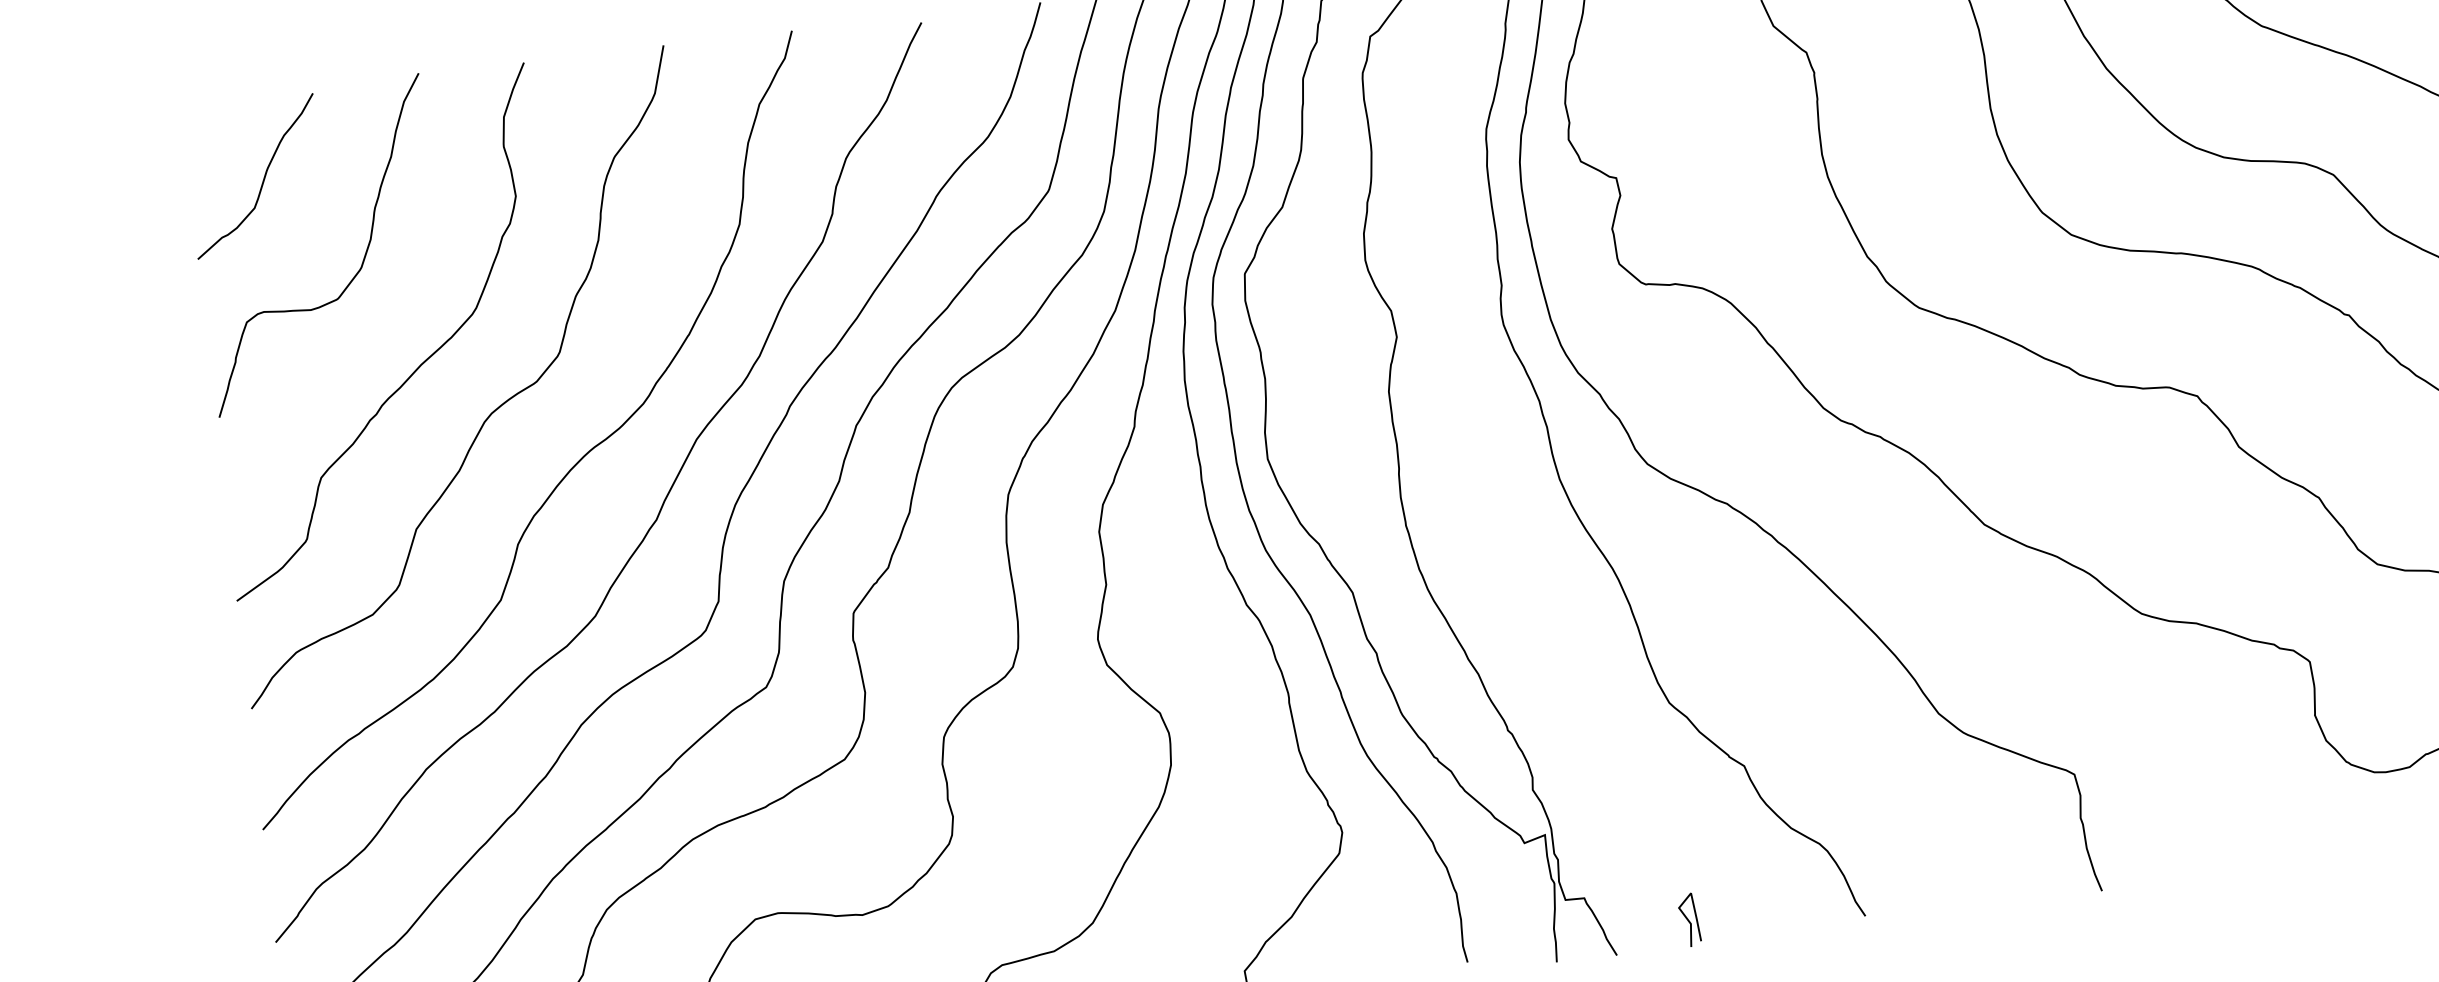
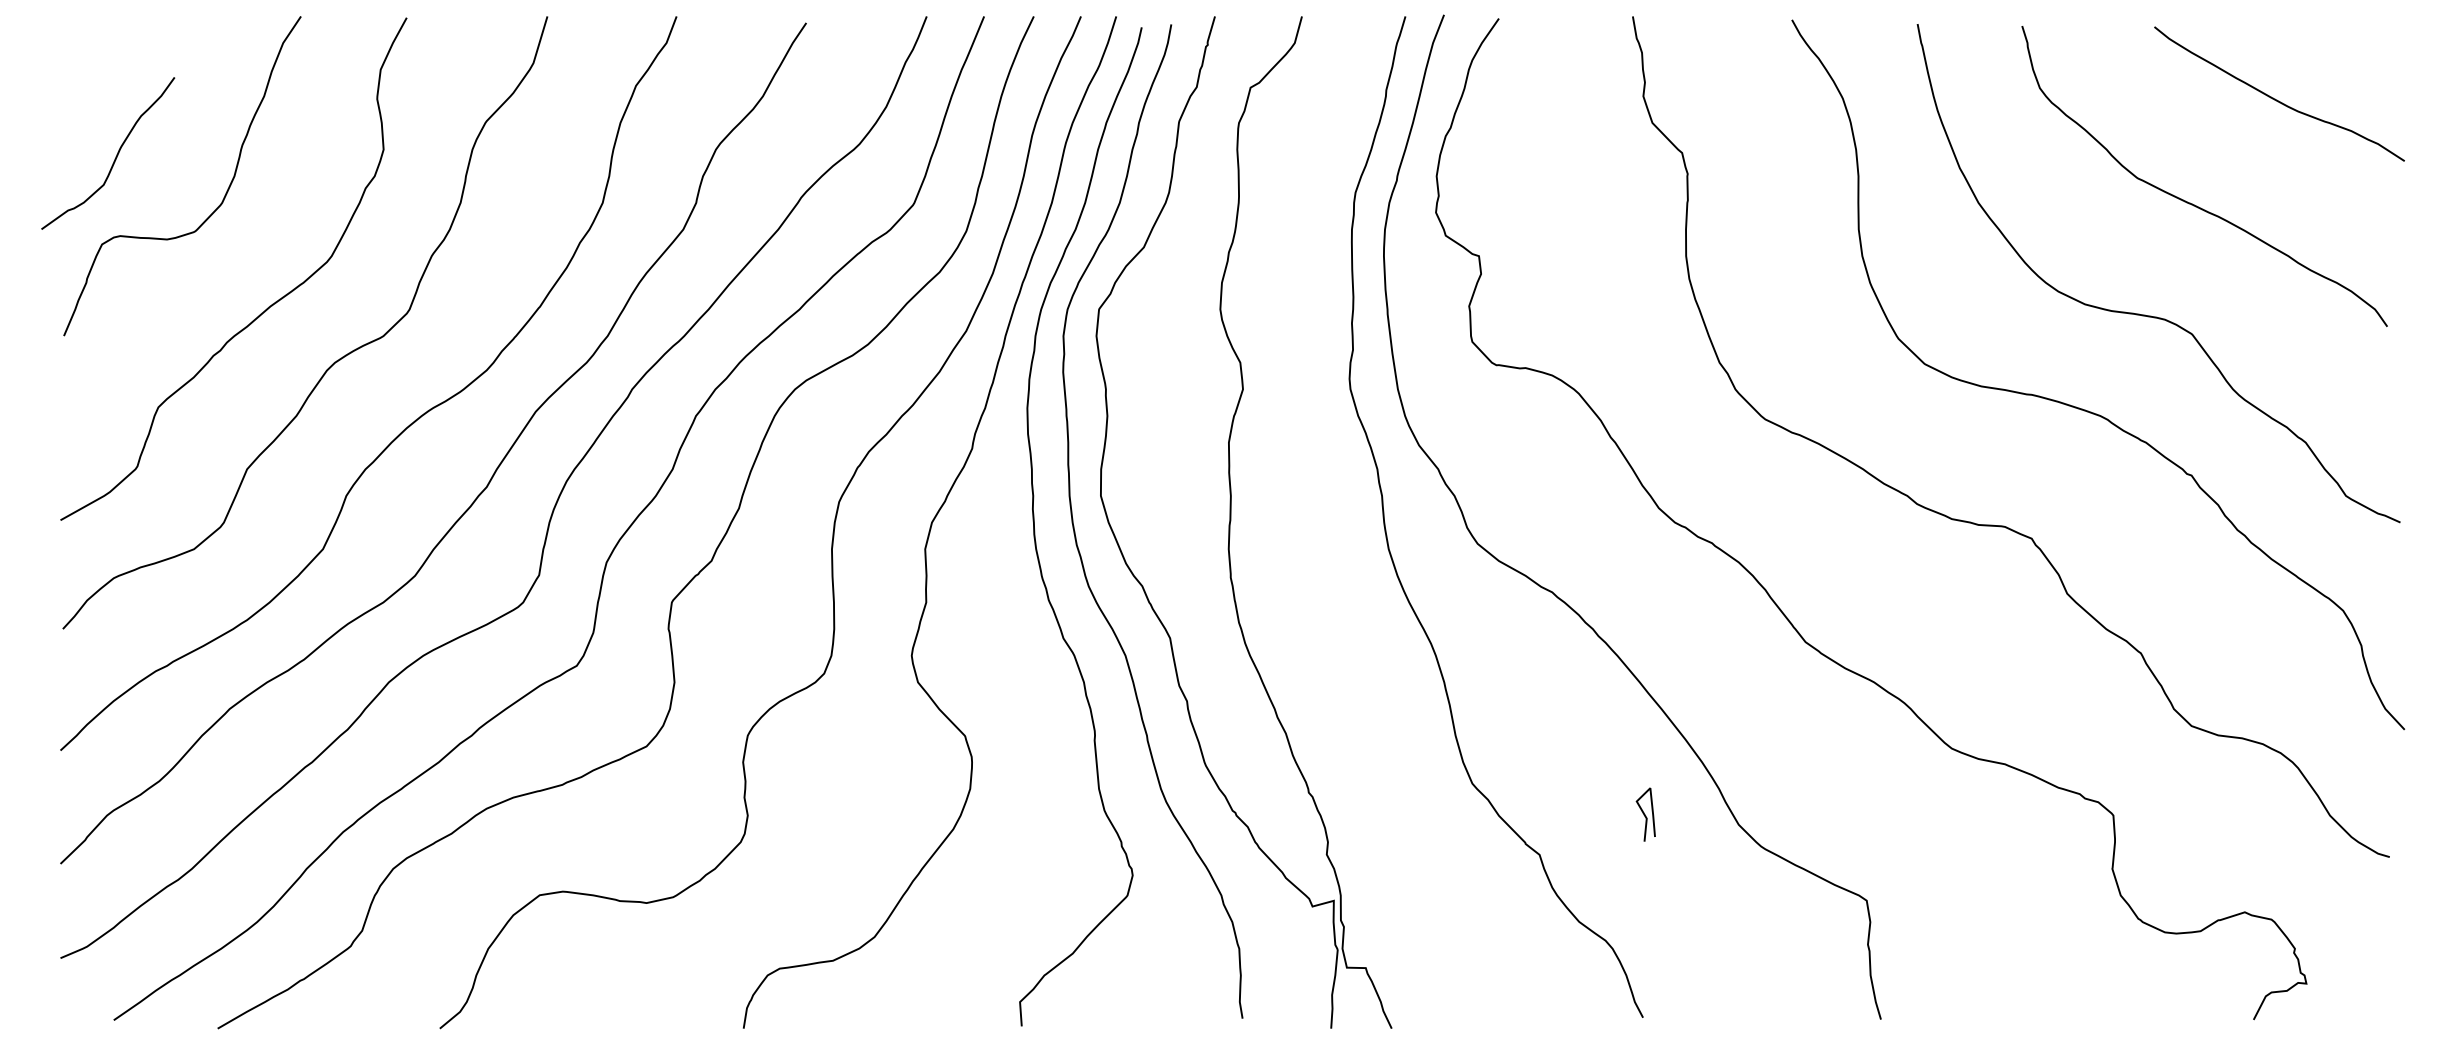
curve: (263, 178) -> (115, 156), moved
curve: (1689, 919) -> (1645, 814), moved

